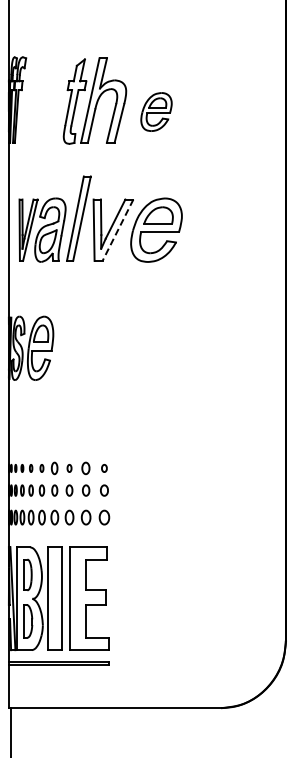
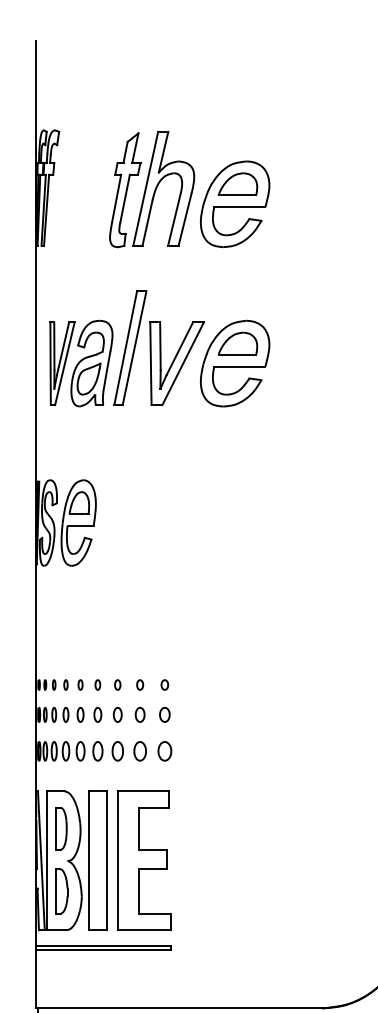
part: (156, 111) -> (235, 203), size x1.67
line: (117, 230) -> (182, 364), dashed -> solid
part: (54, 468) -> (97, 685), size x0.62
part: (86, 468) -> (140, 685), size x0.62

